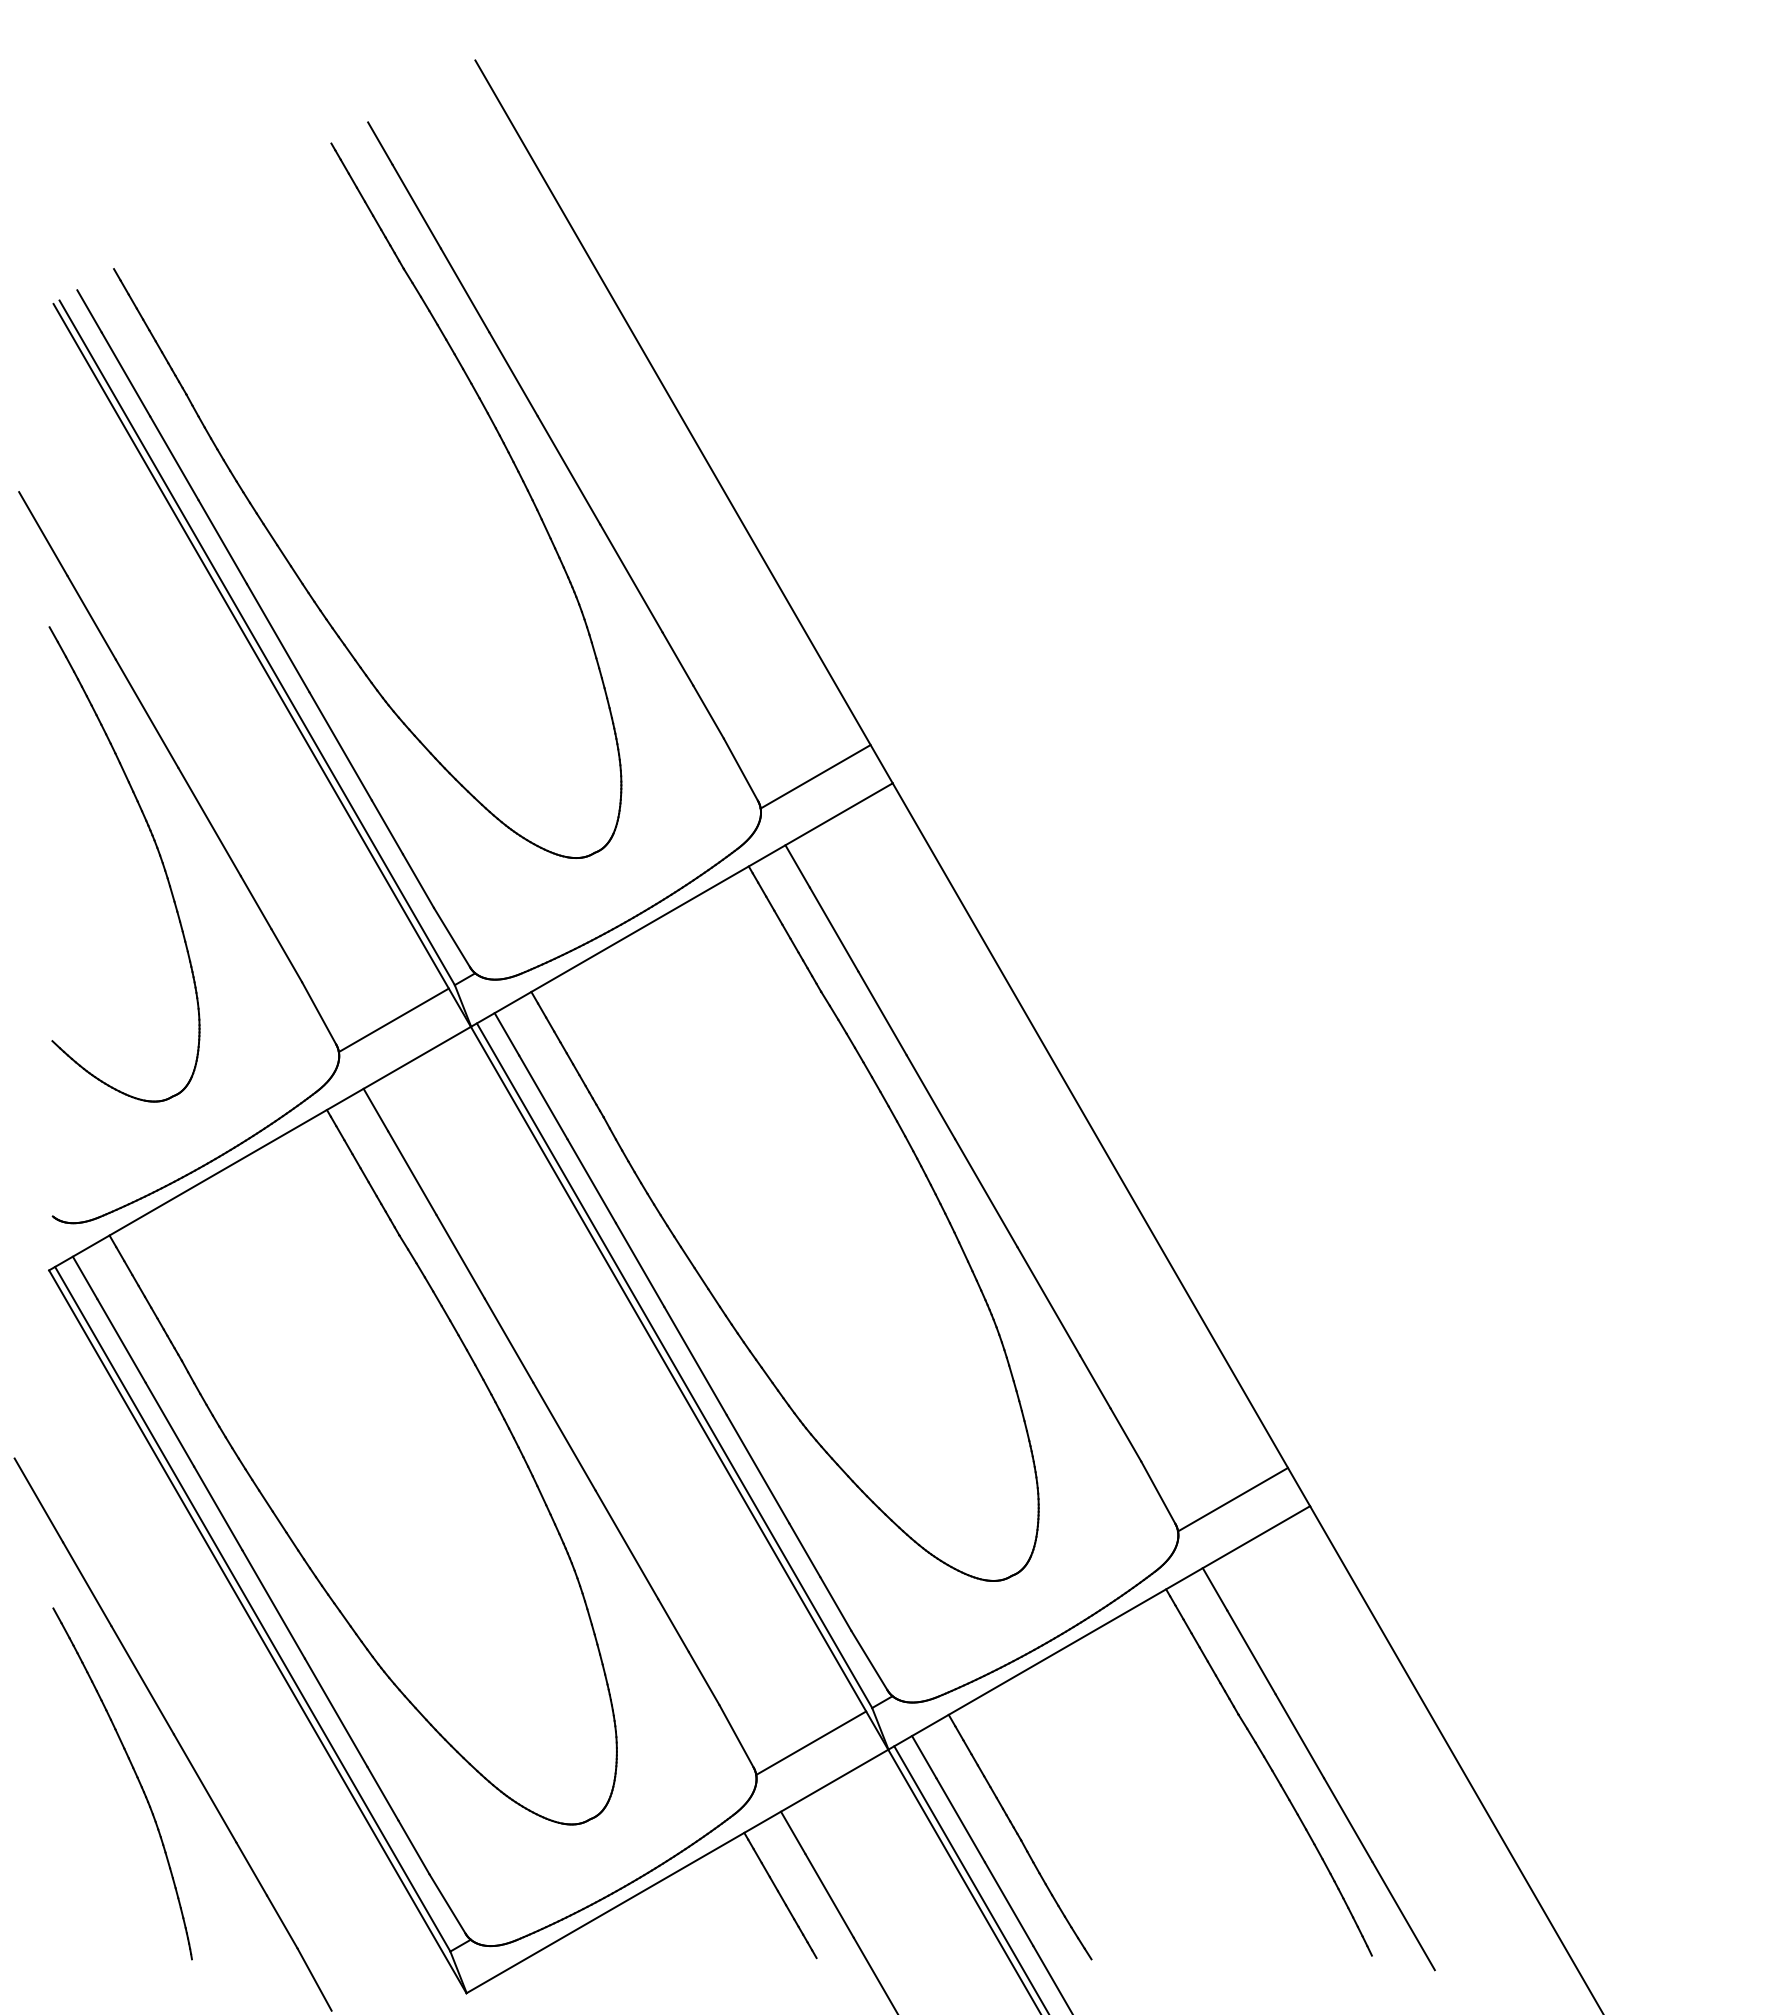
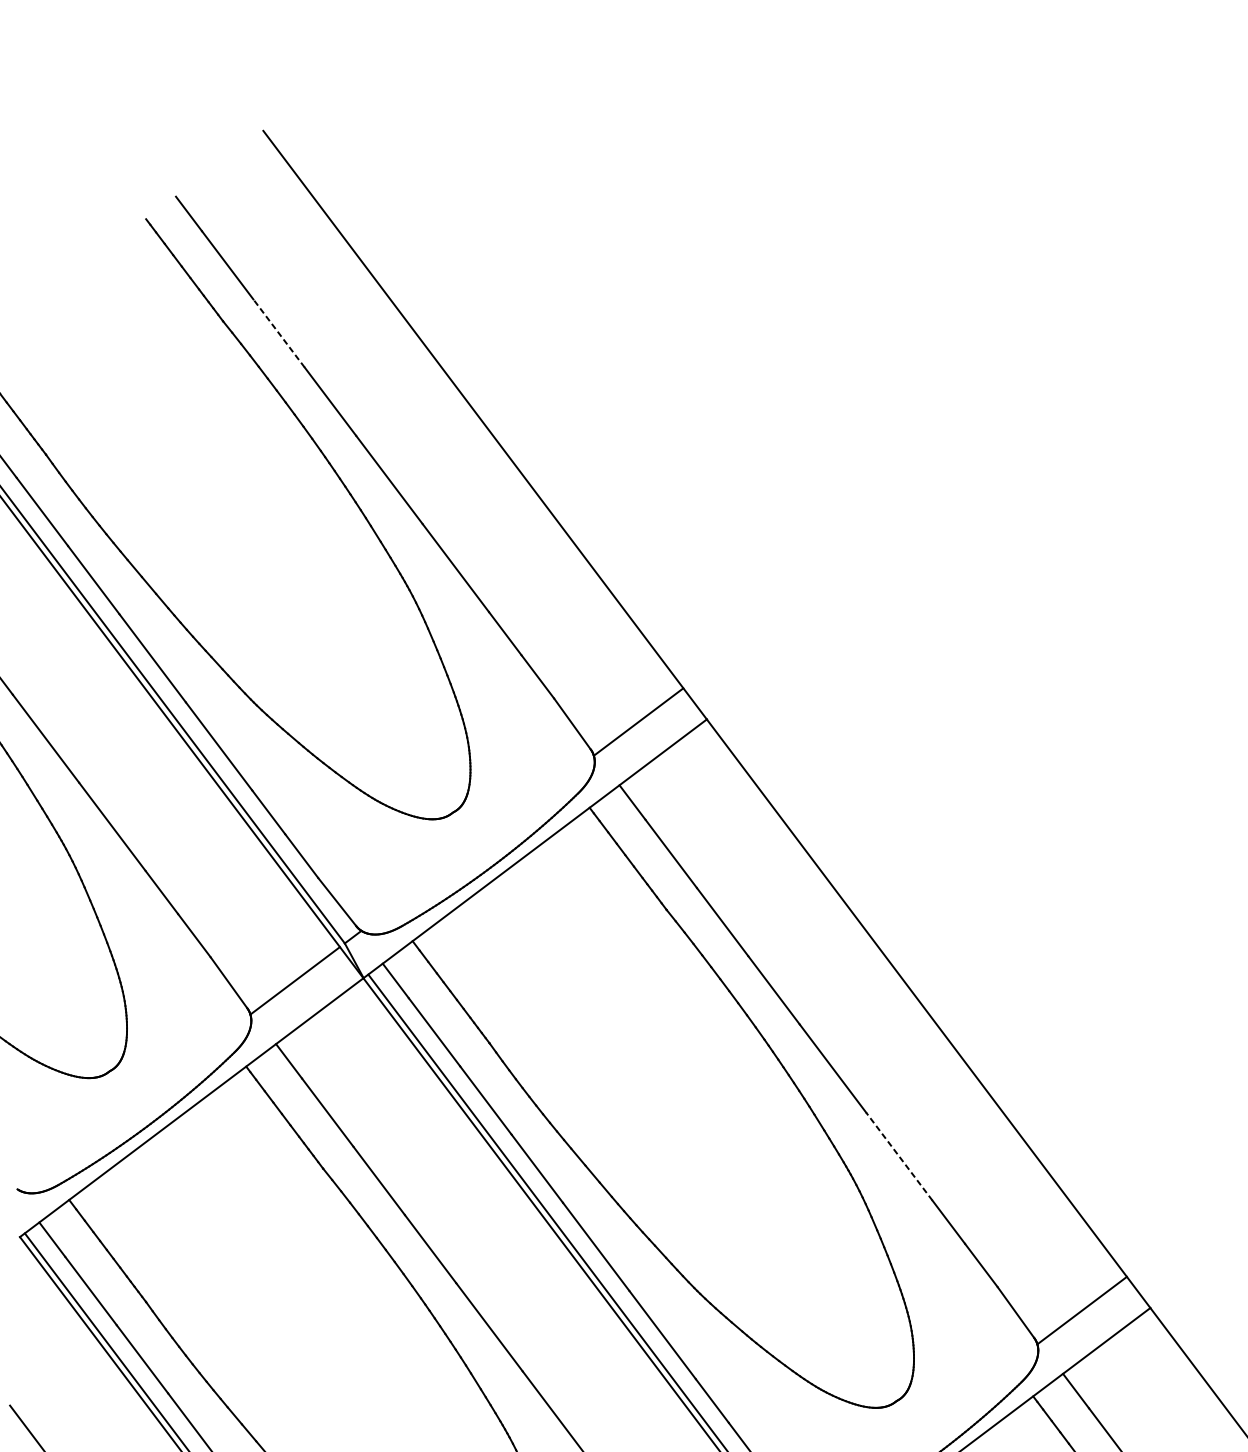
line: (464, 290) -> (278, 333), solid -> dashed
line: (1048, 1300) -> (899, 1155), solid -> dashed

